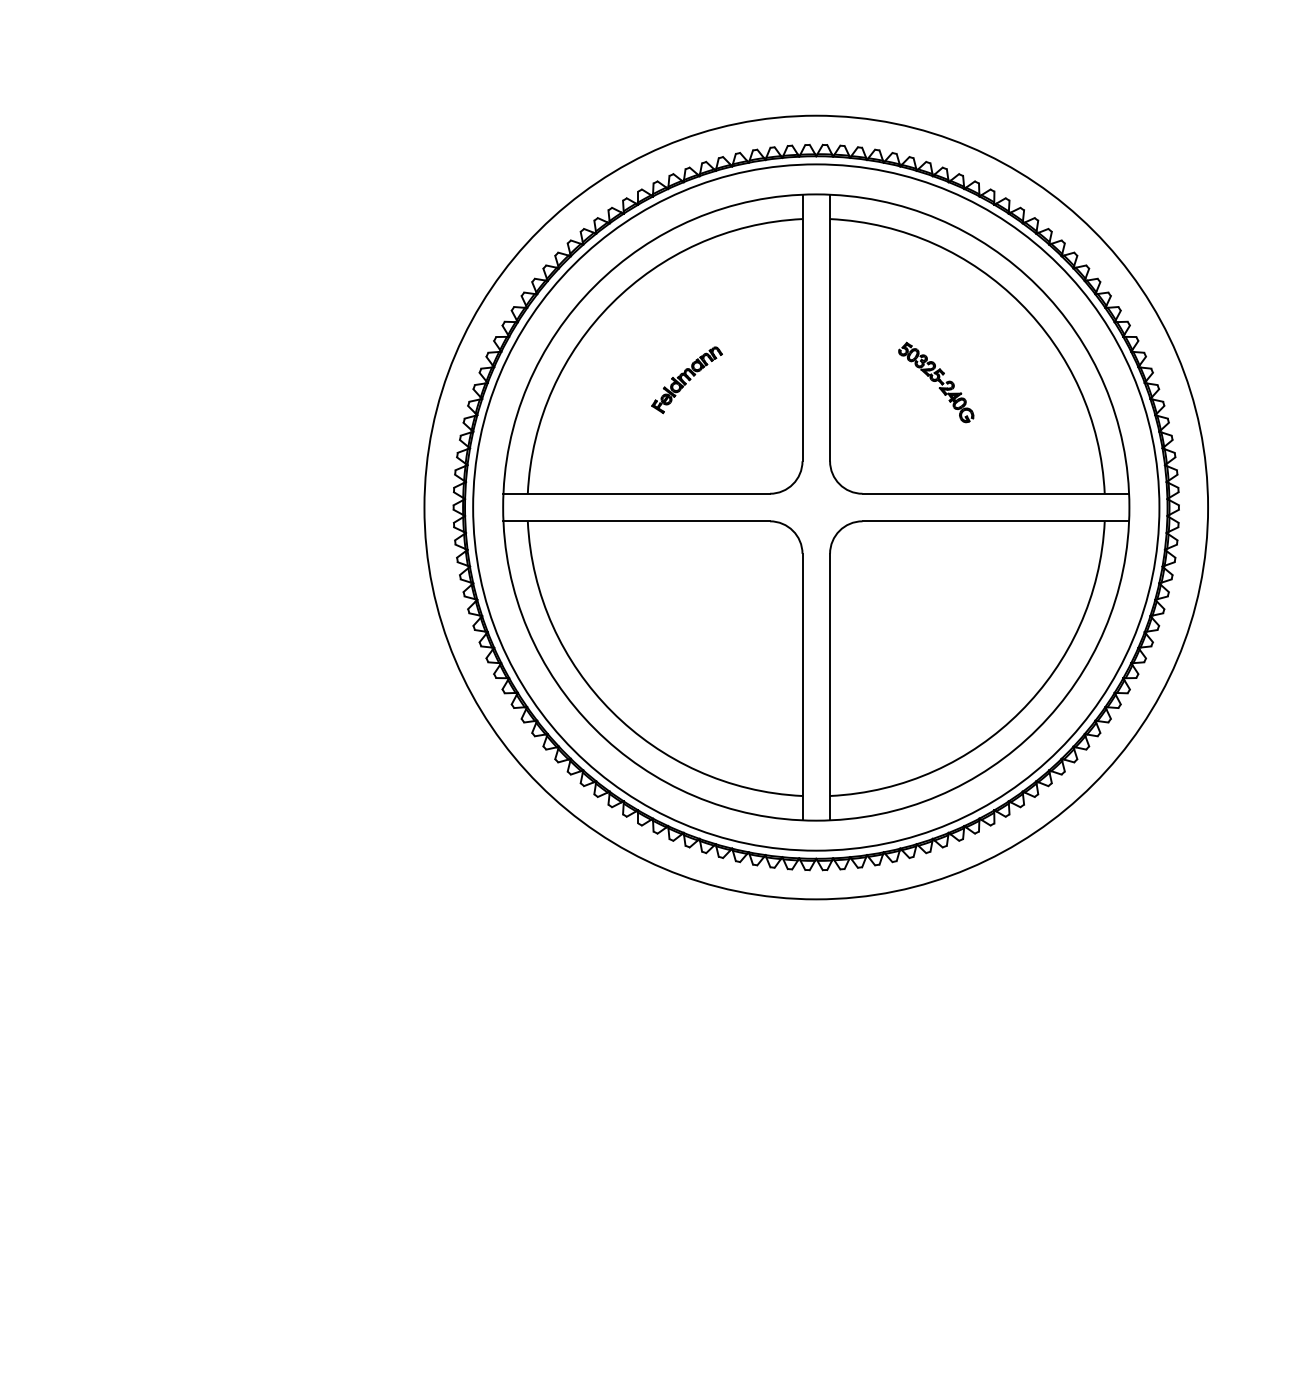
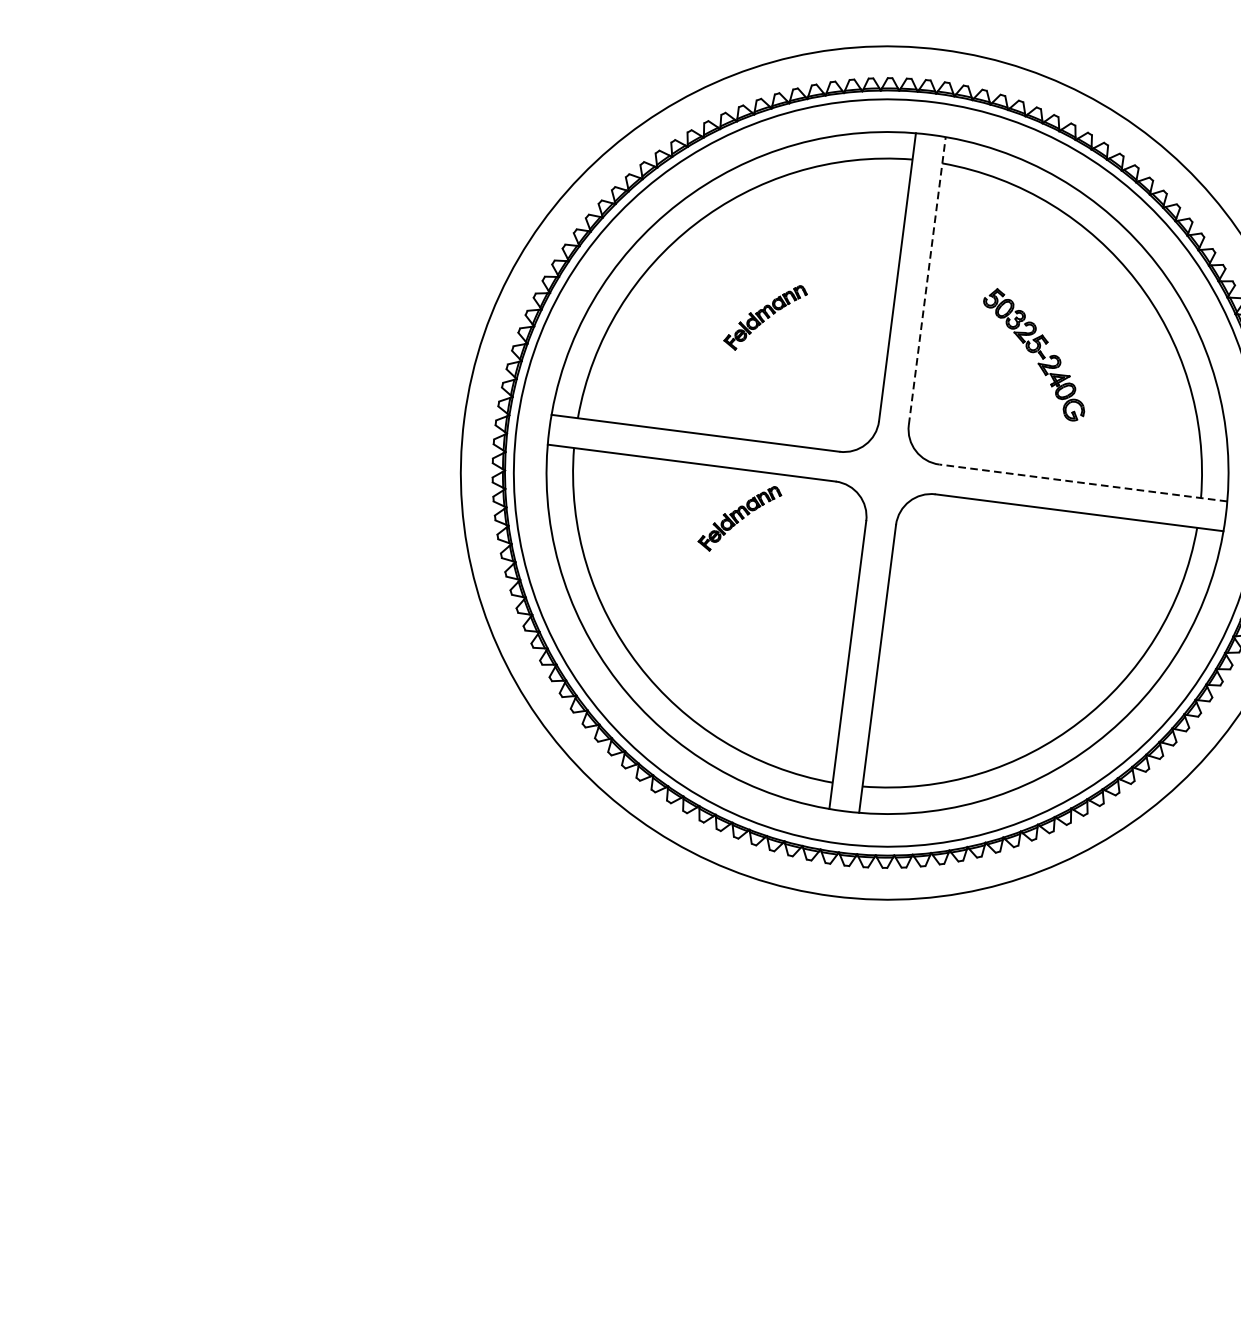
line: (830, 327) -> (927, 280), solid -> dashed
part: (936, 382) -> (1034, 354), size x1.4
line: (995, 493) -> (1083, 482), solid -> dashed
part: (686, 566) -> (739, 518), added

